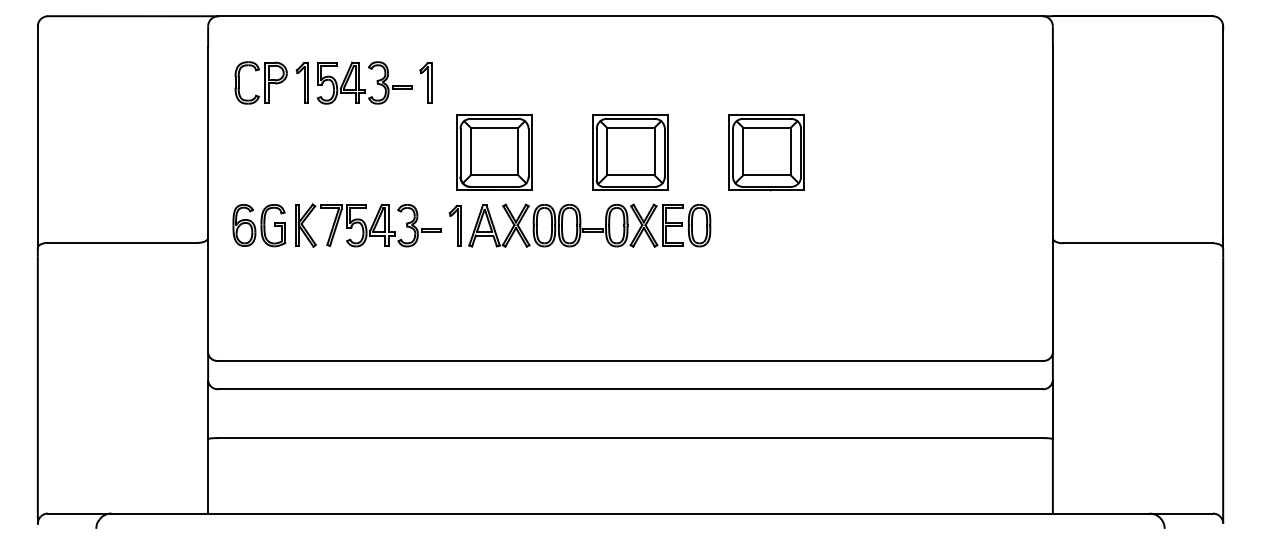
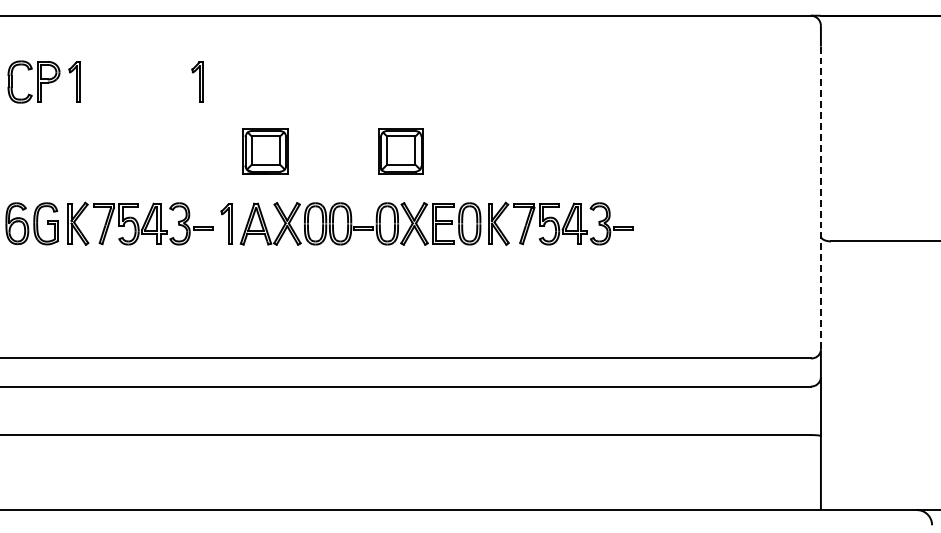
part: (364, 82) -> (136, 81), removed
part: (494, 152) -> (265, 151), size x0.6
part: (630, 152) -> (401, 151), size x0.6
part: (766, 152) -> (536, 151), removed
line: (1052, 199) -> (820, 197), solid -> dashed
part: (791, 225) -> (561, 223), added

